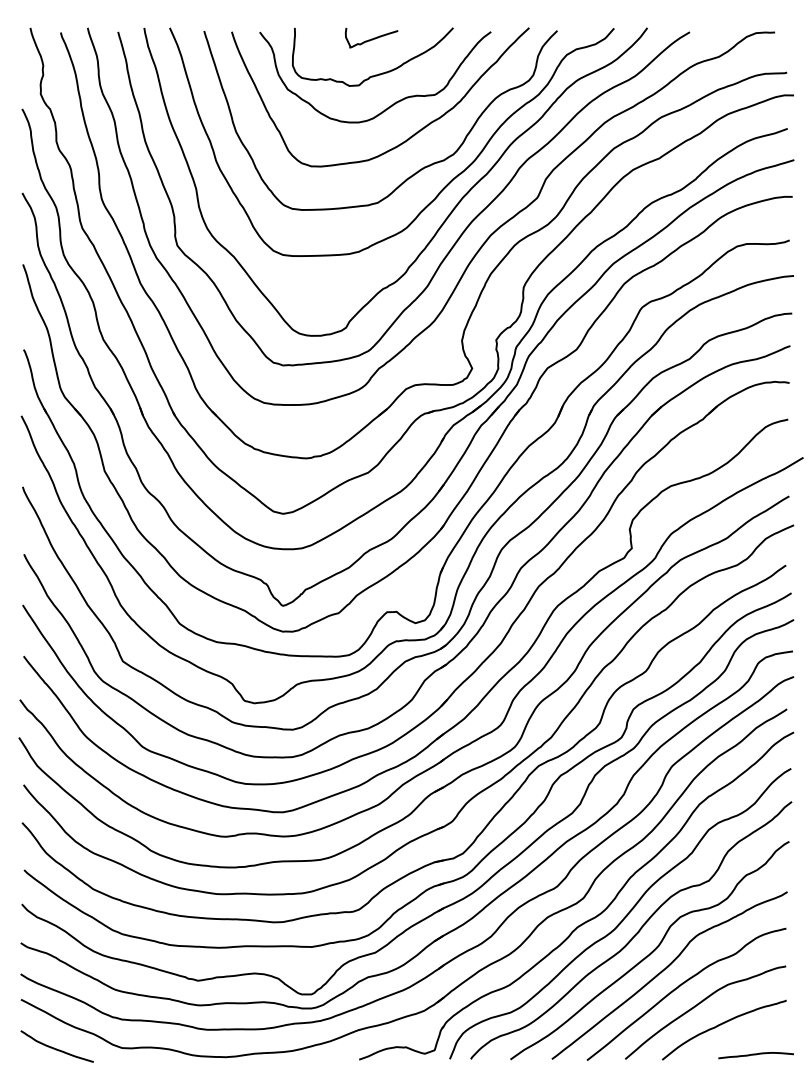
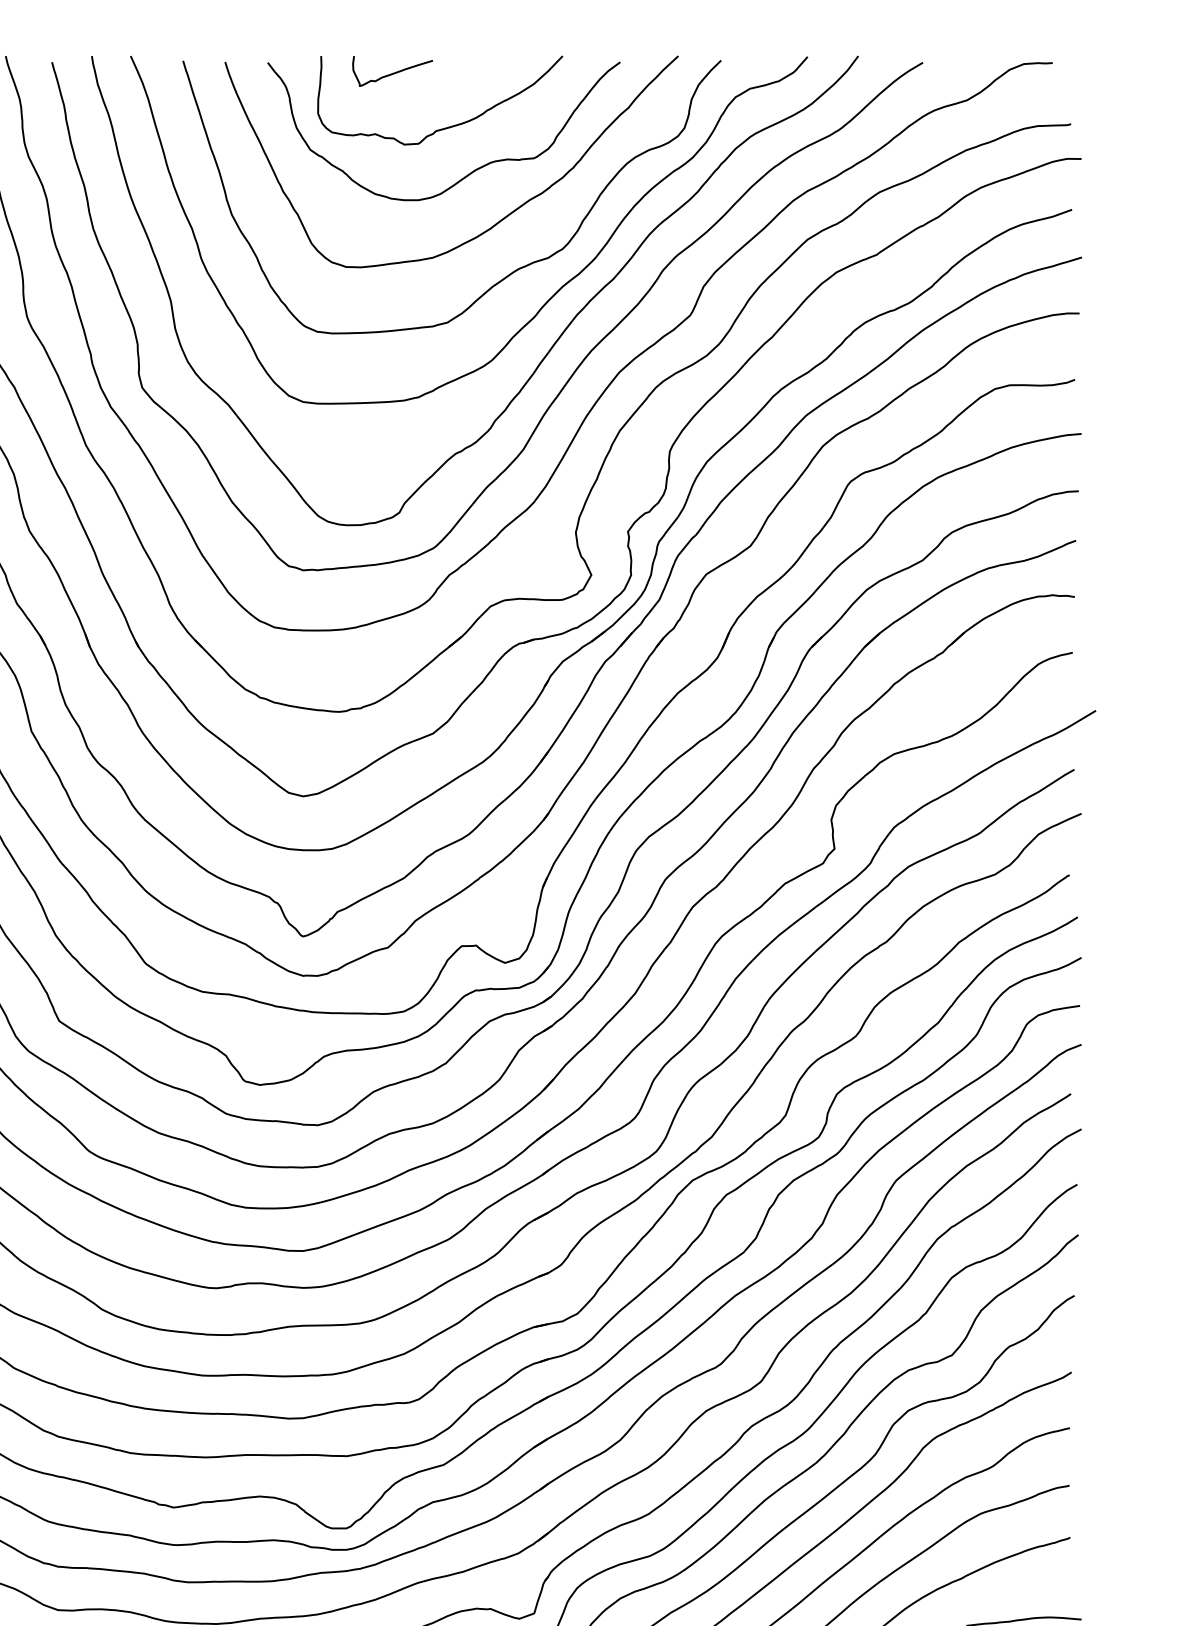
curve: (371, 38) -> (392, 72), moved

